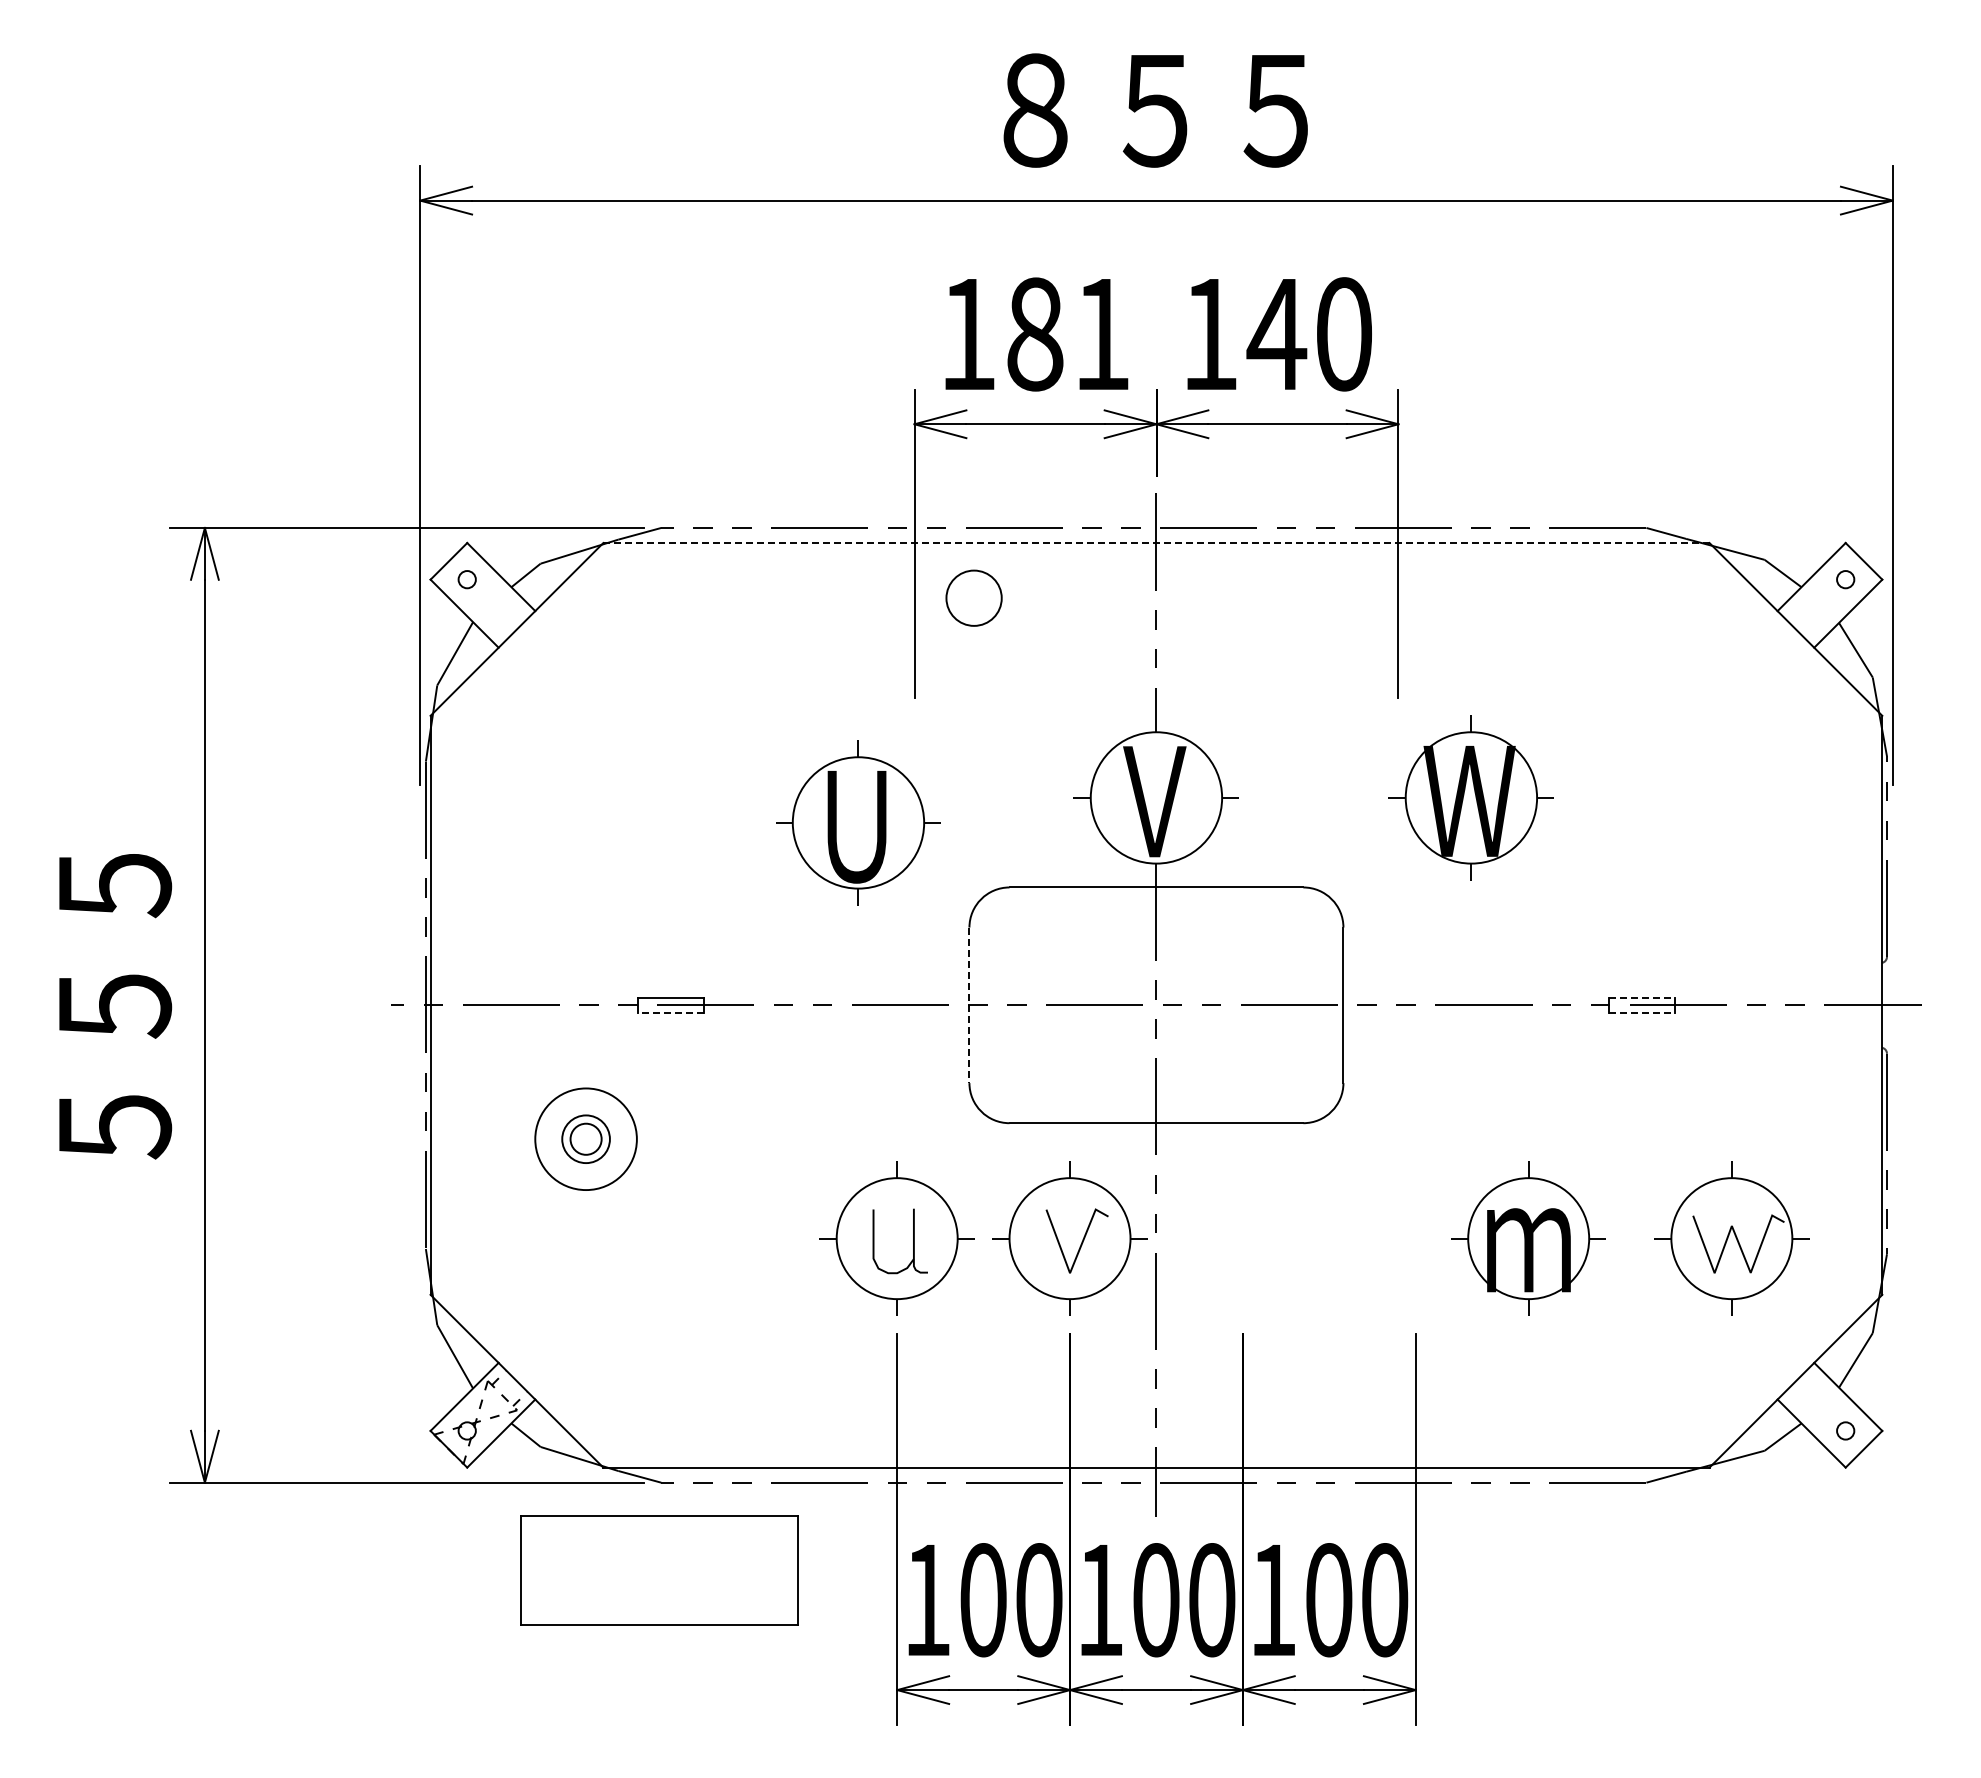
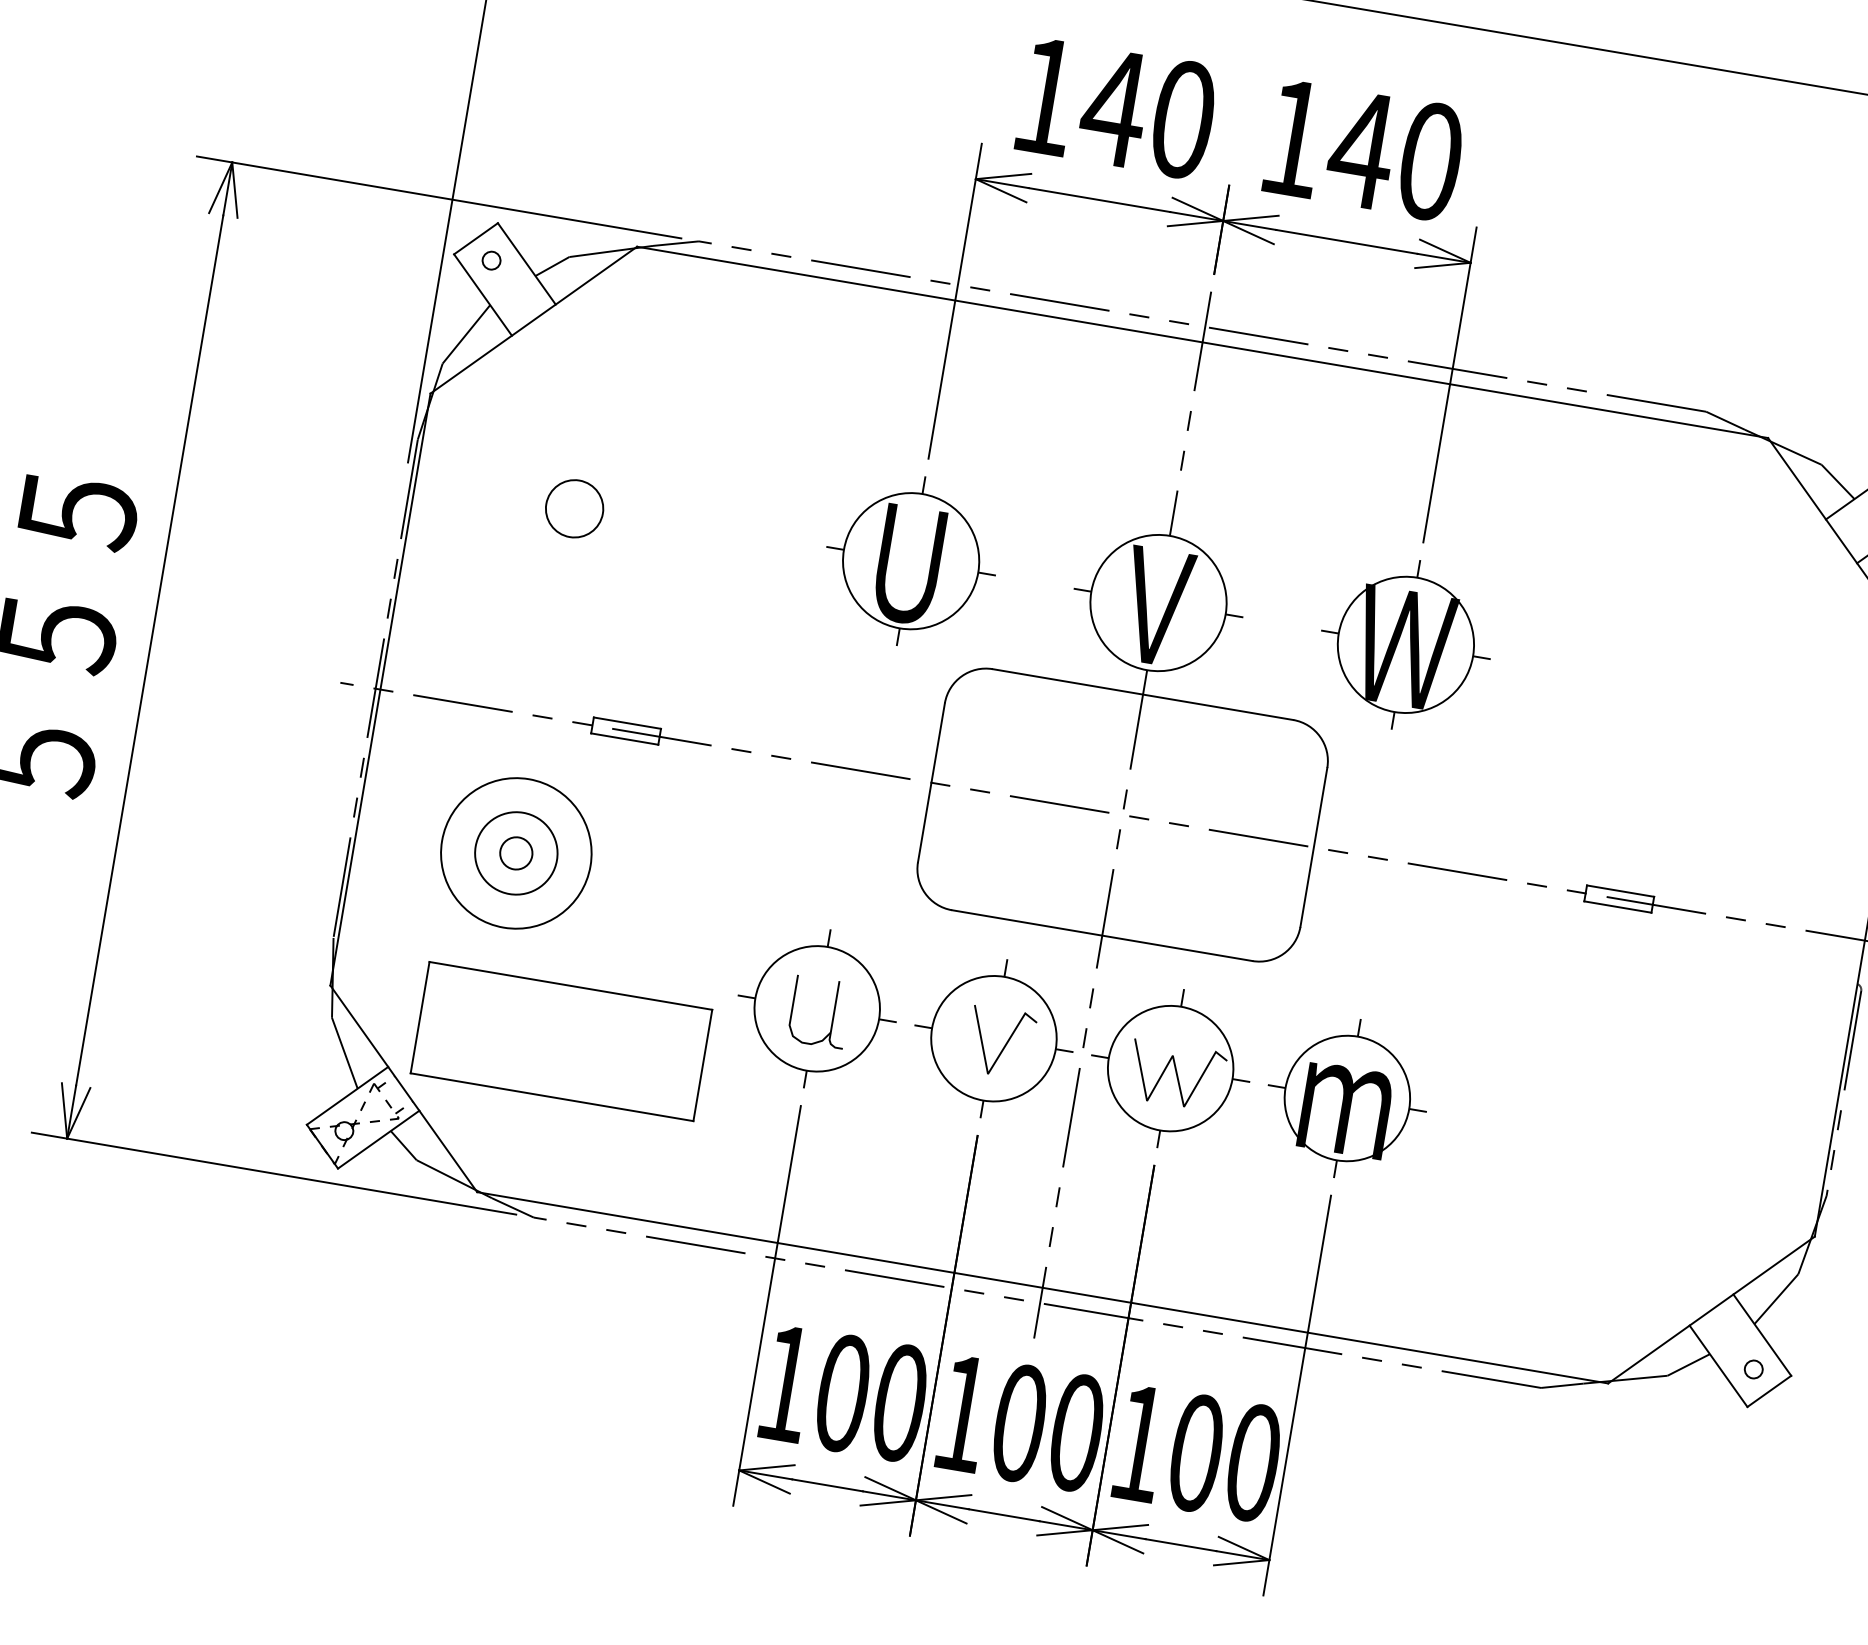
text: (1067, 334) -> (1147, 113), 181 -> 140
line: (1155, 543) -> (1201, 342), dashed -> solid
circle: (973, 597) -> (574, 507), moved
part: (1470, 797) -> (1405, 644), moved
part: (858, 822) -> (911, 560), moved
line: (1642, 997) -> (1620, 891), dashed -> solid
line: (969, 1005) -> (931, 782), dashed -> solid
line: (670, 1013) -> (624, 739), dashed -> solid
line: (1642, 1013) -> (1618, 907), dashed -> solid
circle: (585, 1138) -> (515, 852), size x1.43
circle: (585, 1139) -> (515, 853), size x1.67
part: (1528, 1238) -> (1347, 1098), moved
part: (1731, 1238) -> (1170, 1068), moved
part: (659, 1570) -> (561, 1041), moved

